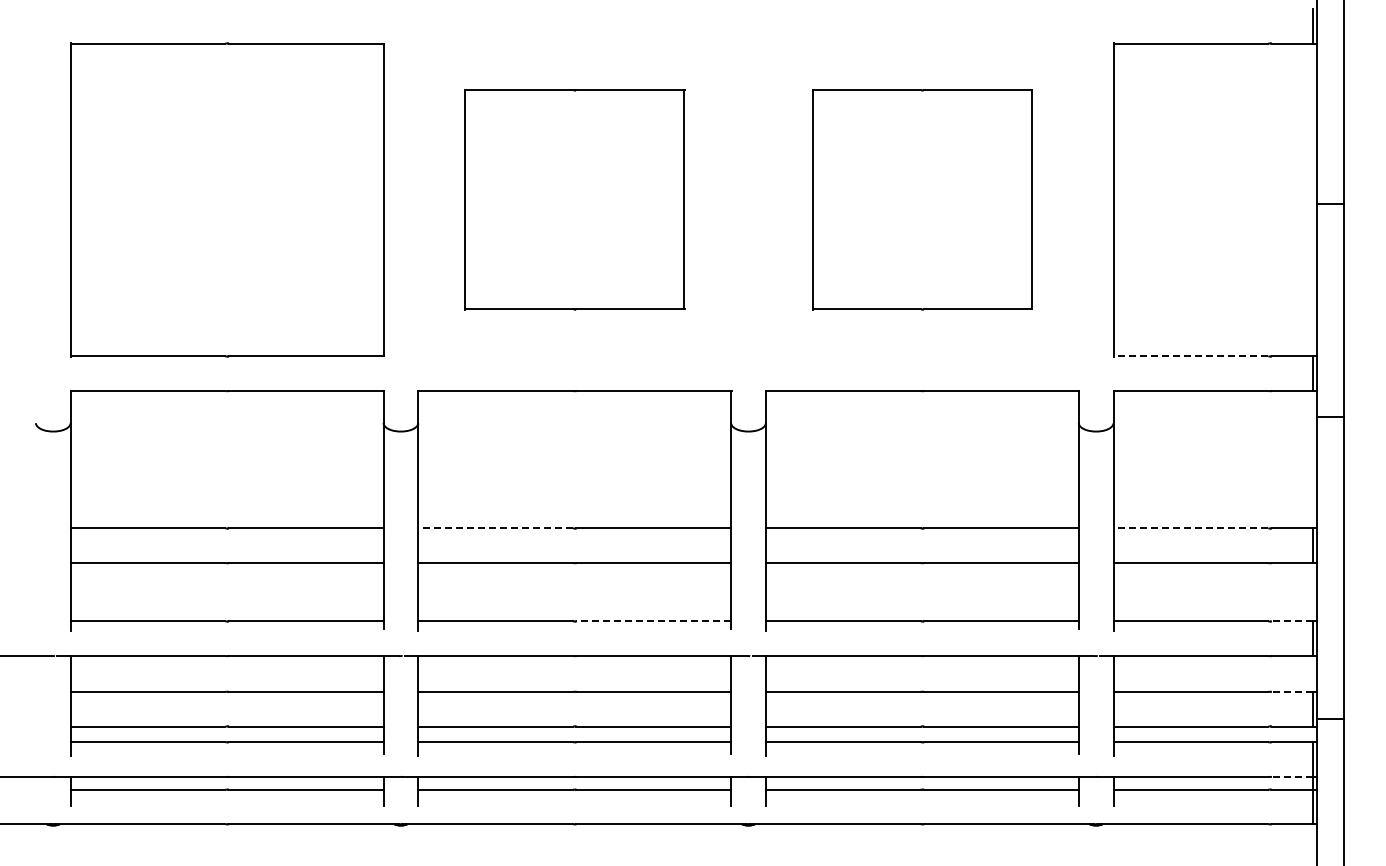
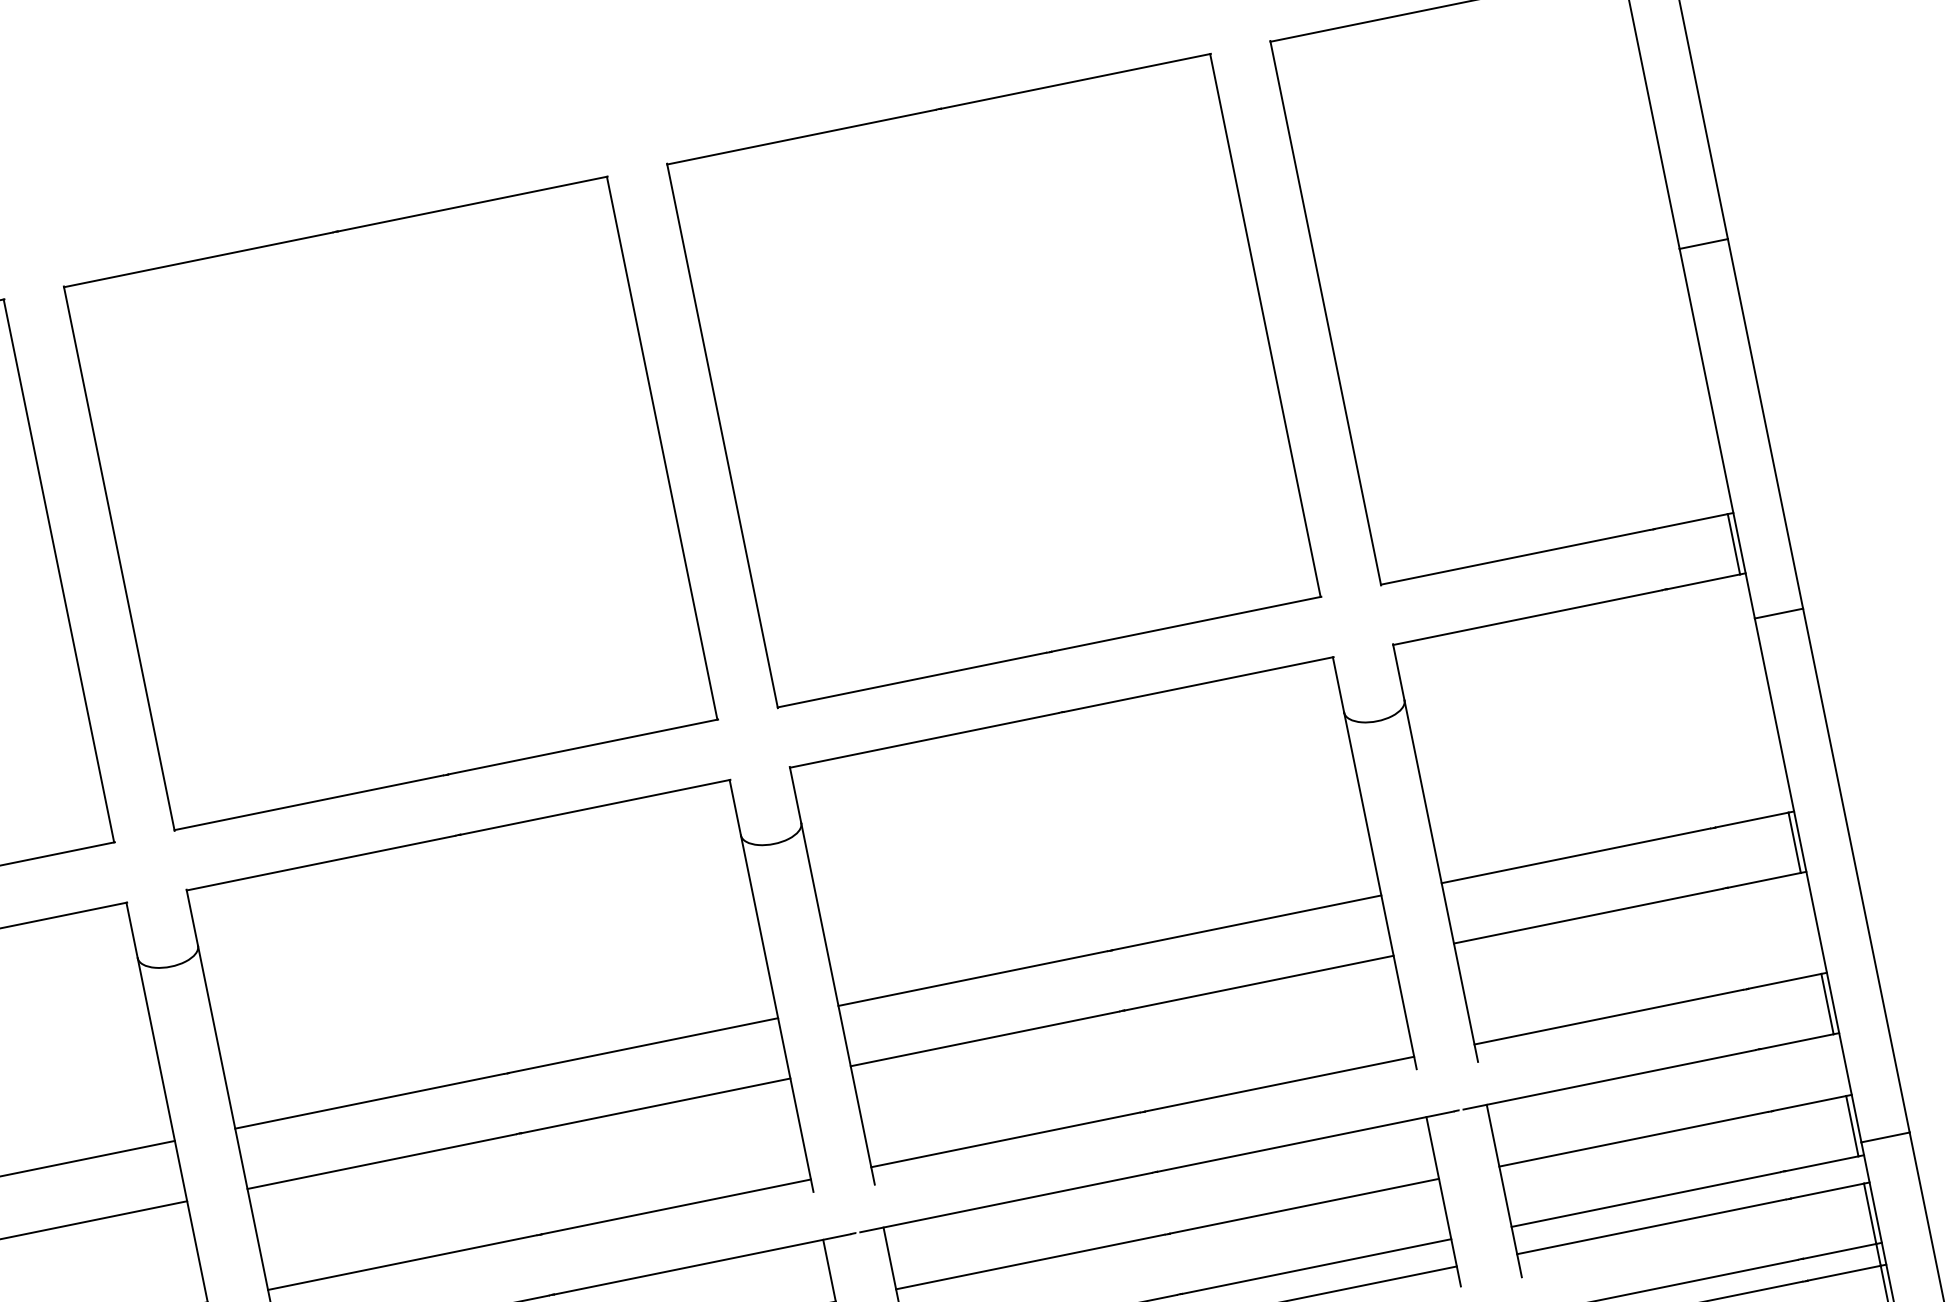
part: (574, 199) -> (390, 502), size x1.43
part: (922, 199) -> (994, 379), size x1.43
line: (1190, 356) -> (1514, 557), dashed -> solid
line: (495, 528) -> (369, 1101), dashed -> solid
line: (1190, 528) -> (1575, 856), dashed -> solid
line: (653, 621) -> (676, 1207), dashed -> solid
line: (1292, 621) -> (1785, 981), dashed -> solid
line: (1292, 691) -> (1809, 1102), dashed -> solid
line: (1292, 777) -> (1840, 1252), dashed -> solid

